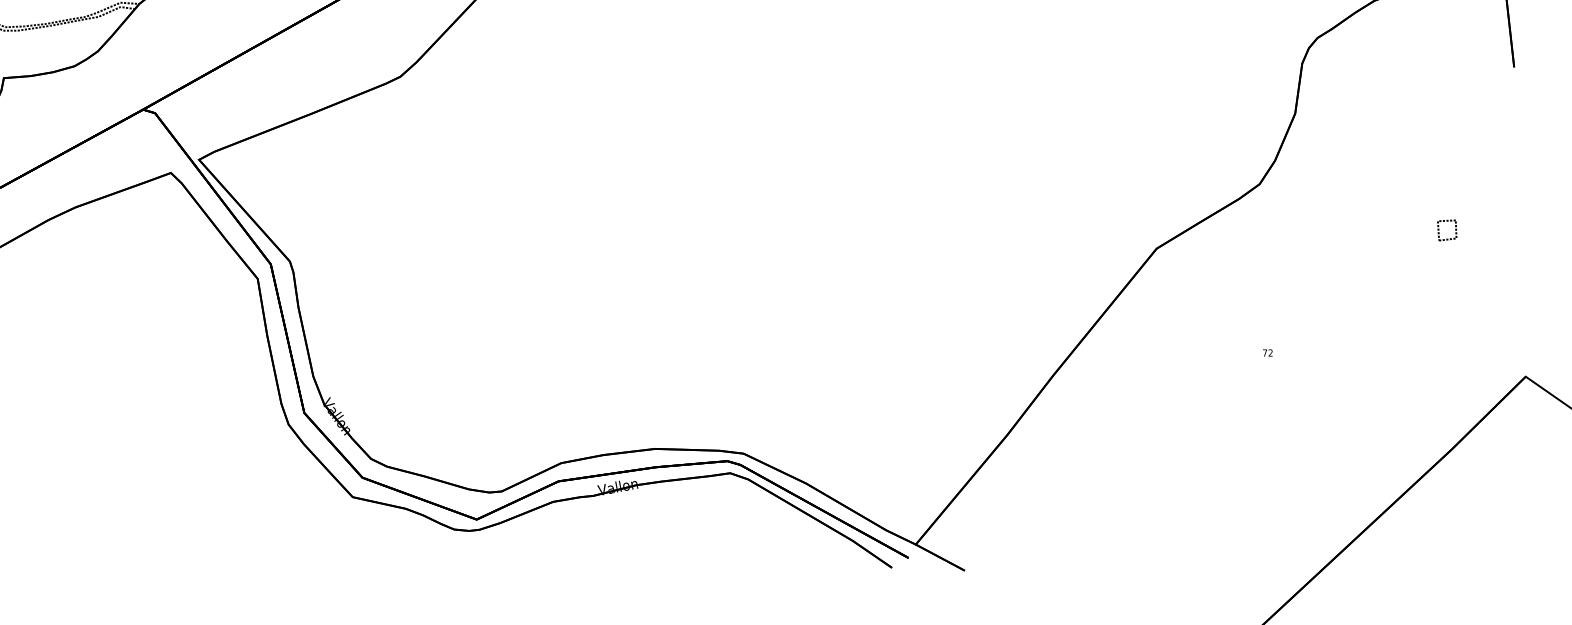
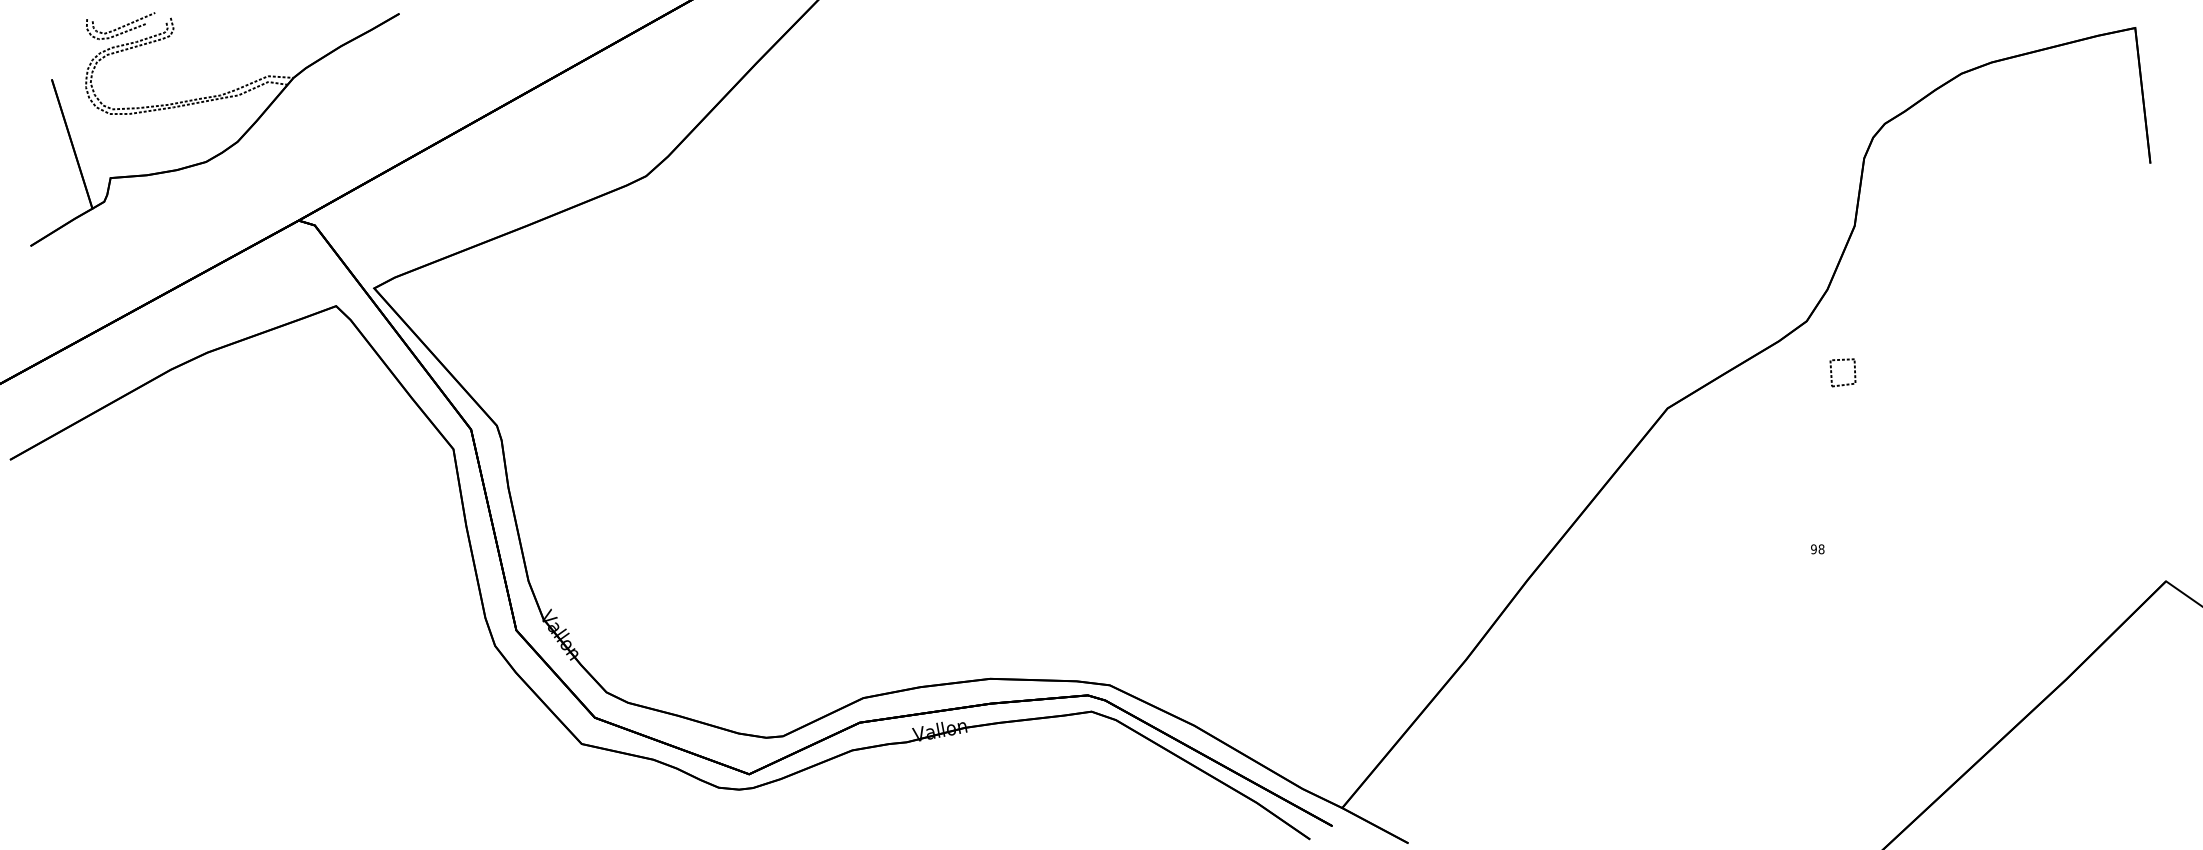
part: (1439, 230) -> (1832, 372), moved
text: (1267, 353) -> (1817, 549), 72 -> 98

